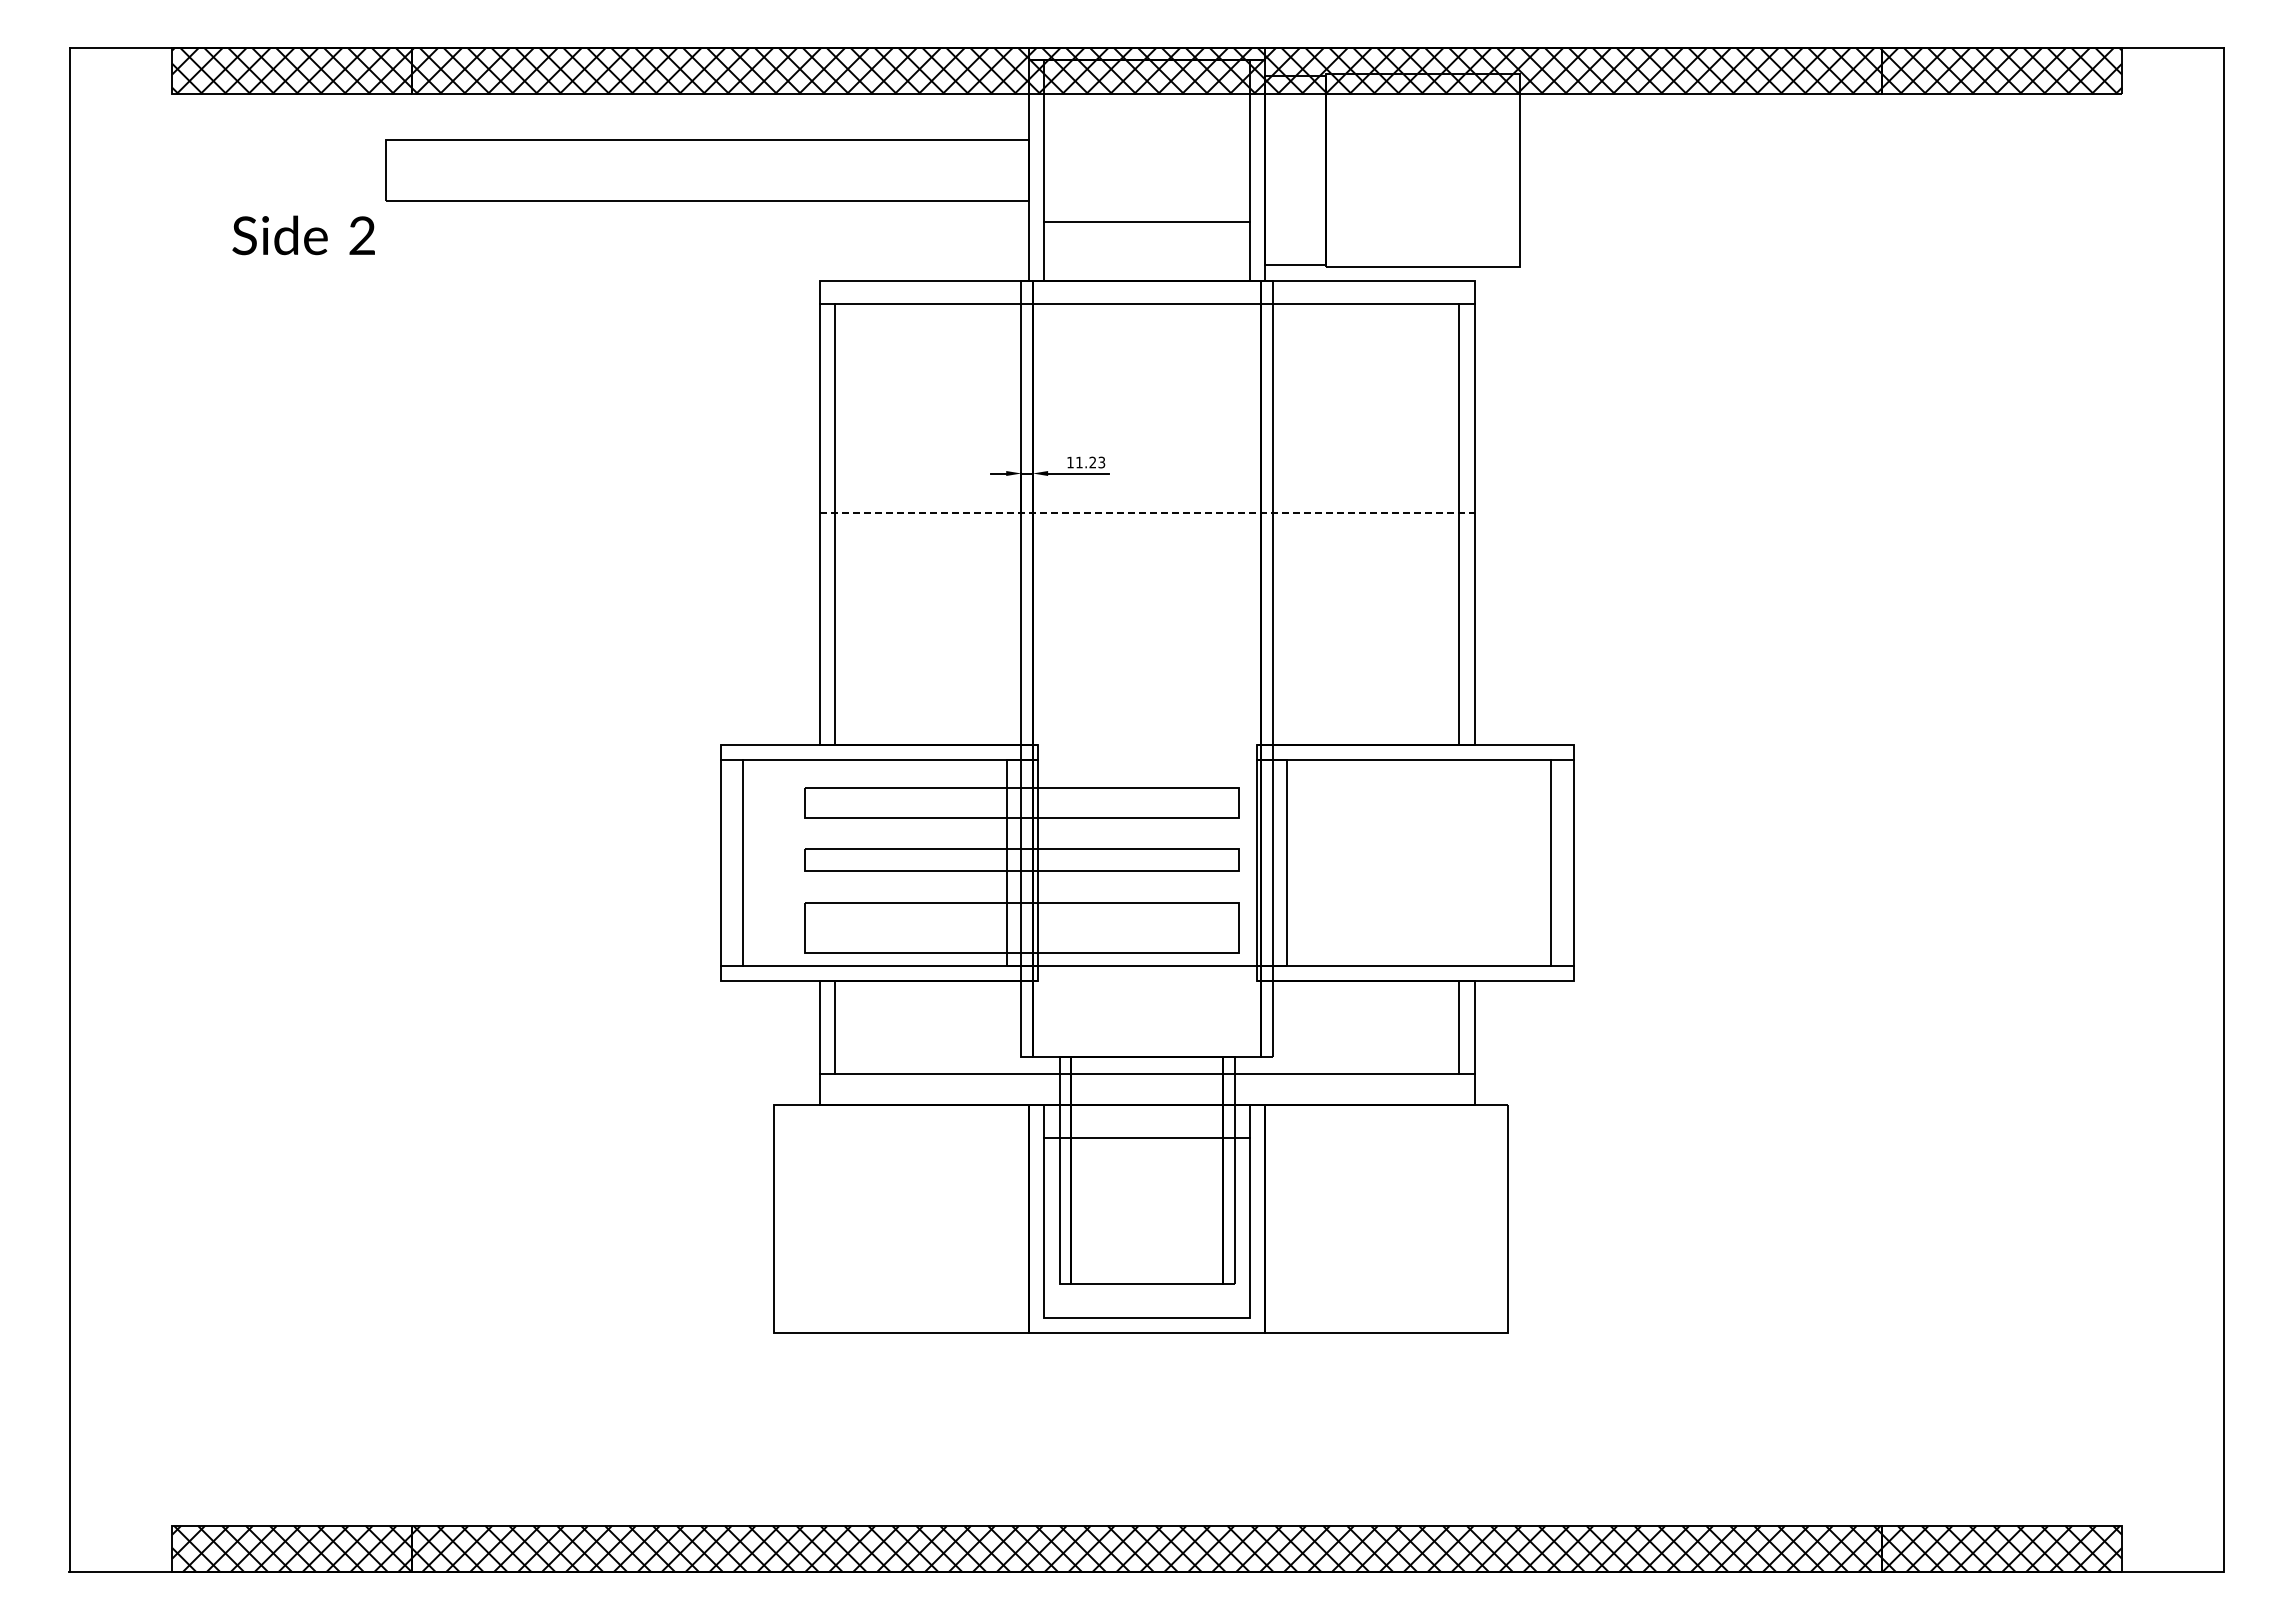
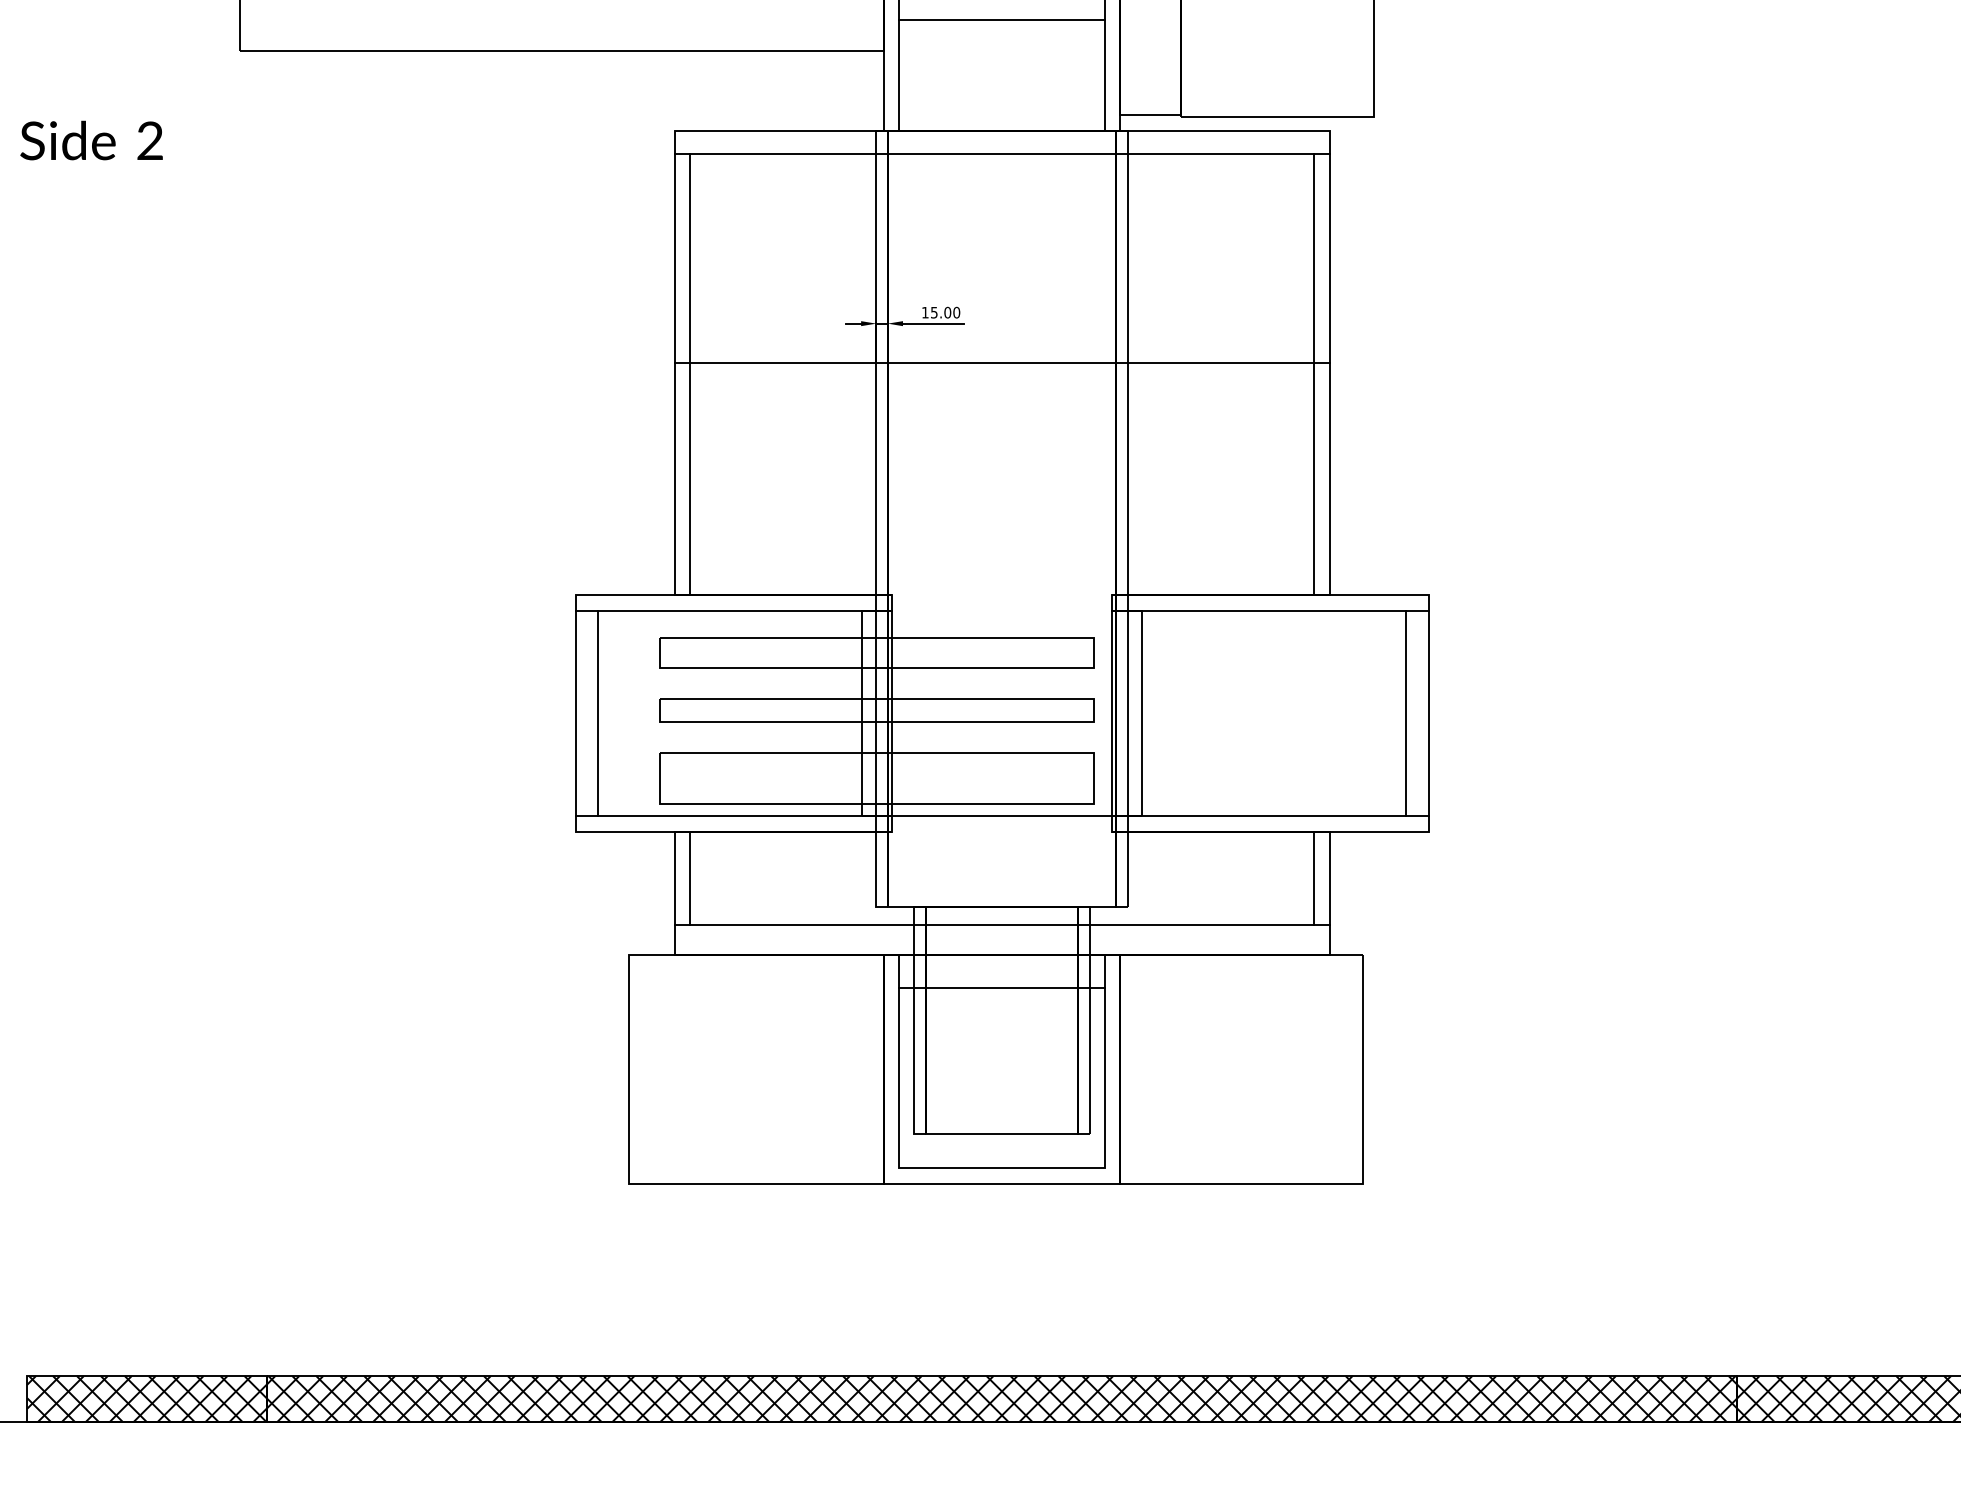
line: (1146, 222) -> (1001, 20), moved
text: (303, 235) -> (91, 140), moved
text: (1090, 462) -> (945, 312), 11.23 -> 15.00
line: (1147, 512) -> (1002, 362), dashed -> solid

